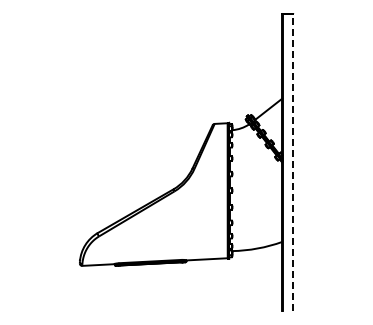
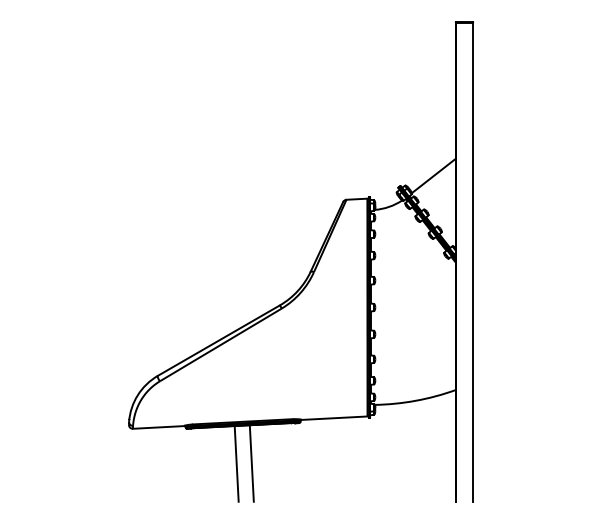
line: (293, 162) -> (473, 262), dashed -> solid
line: (146, 287) -> (236, 463), added
line: (155, 287) -> (250, 463), added

